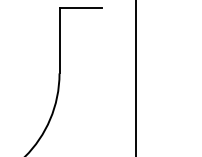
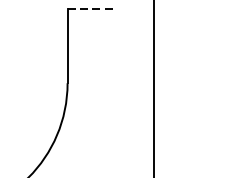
line: (81, 7) -> (92, 8), solid -> dashed

